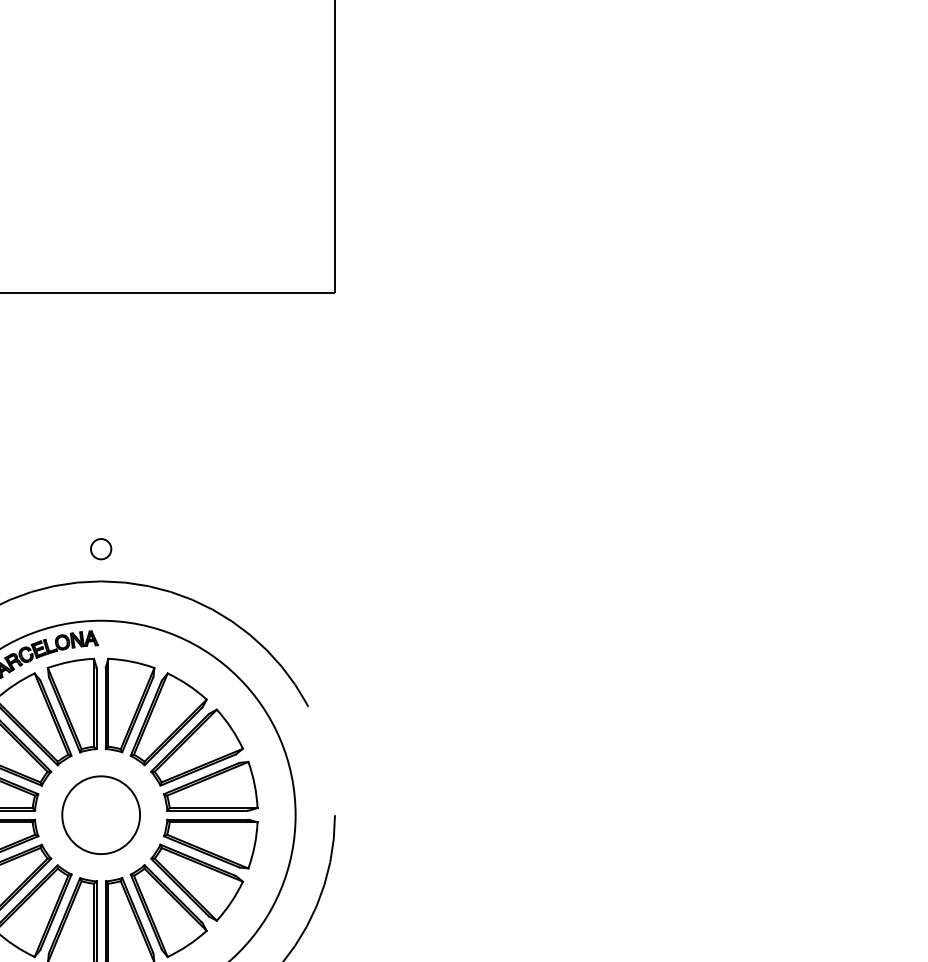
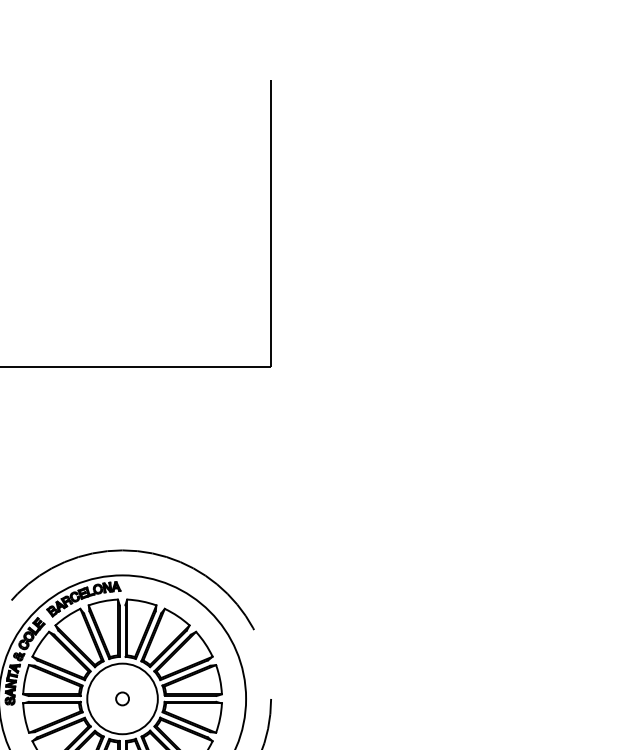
circle: (101, 548) -> (122, 698), moved
circle: (101, 814) -> (122, 698), size x1.43

